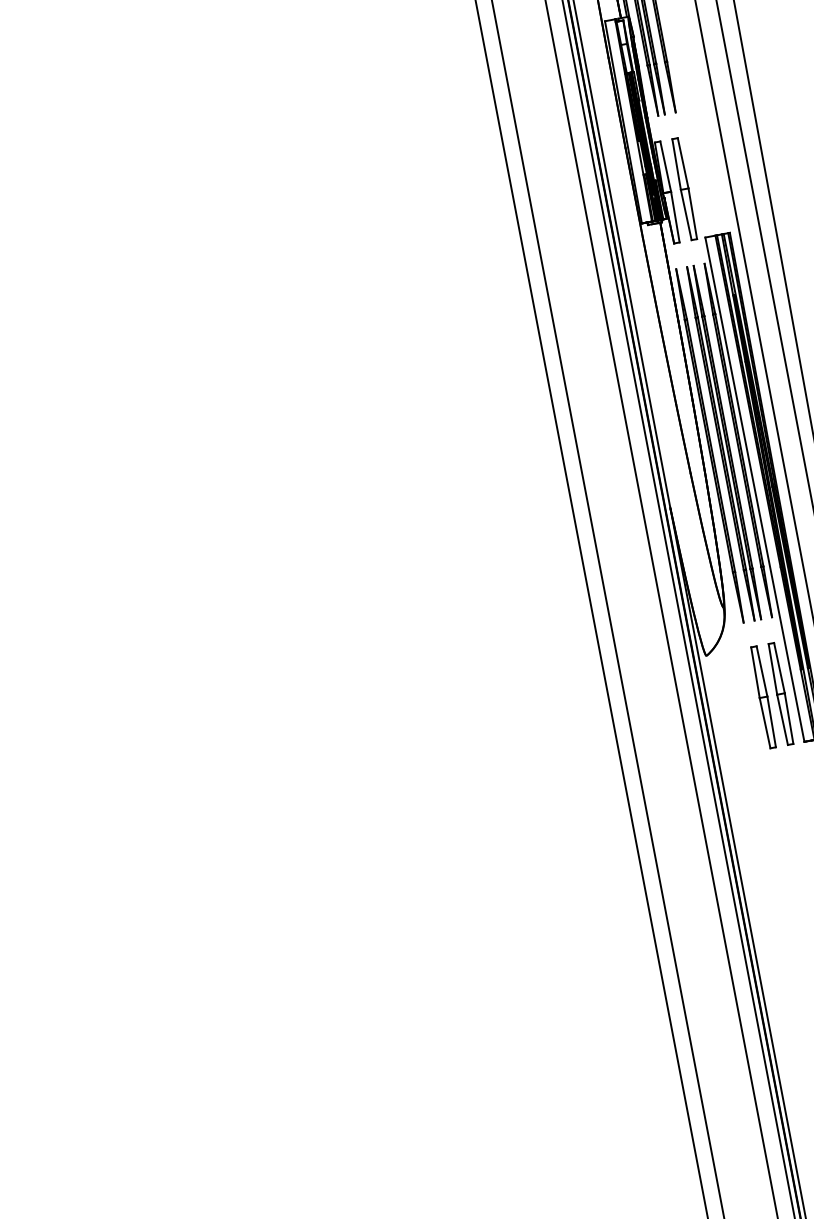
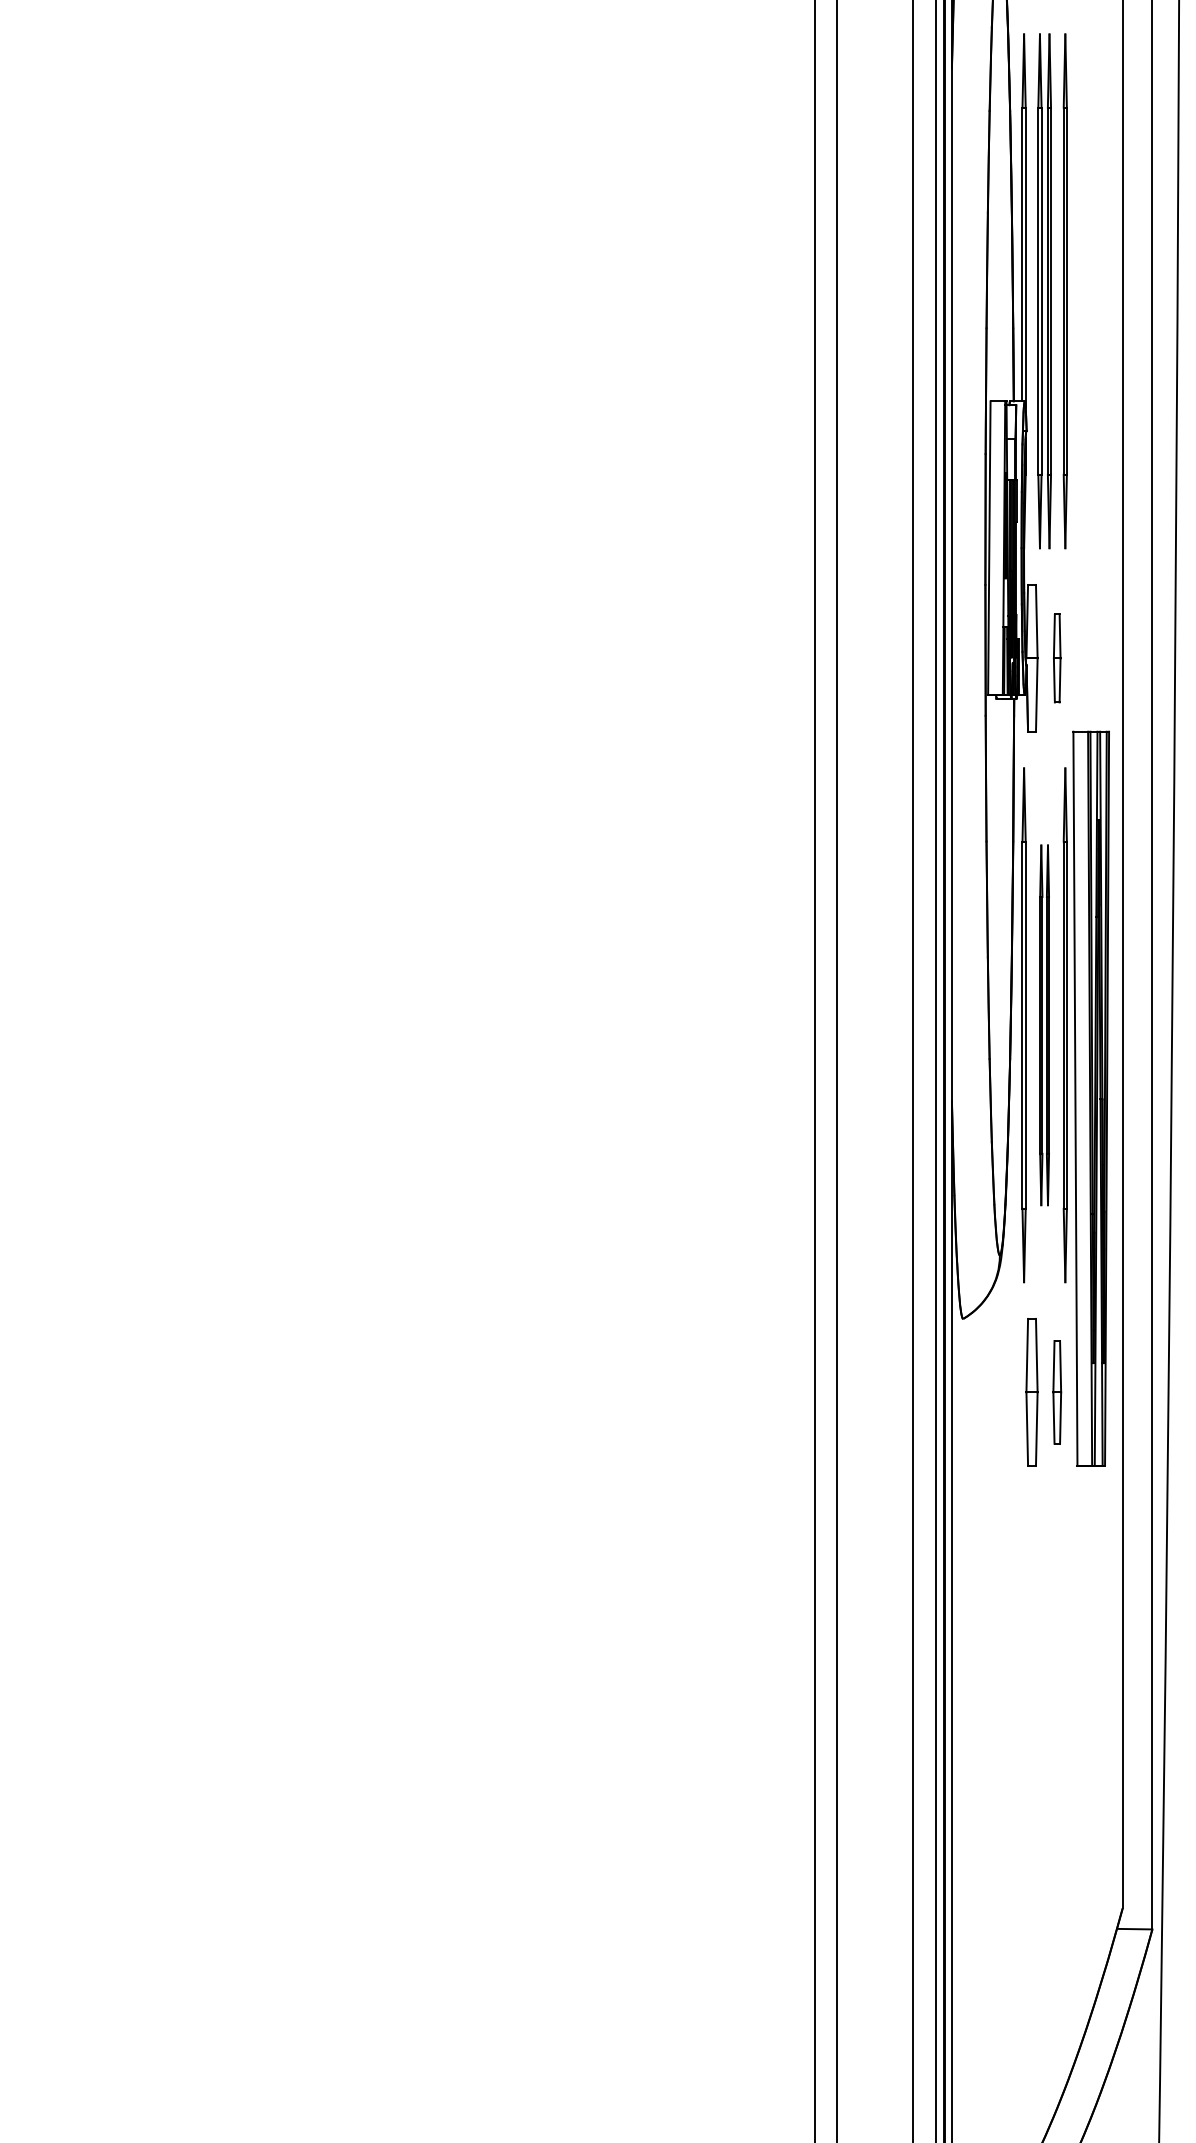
part: (684, 189) -> (1056, 658), size x0.6
part: (724, 443) -> (1044, 1025), size x0.7
part: (780, 694) -> (1056, 1392), size x0.7

